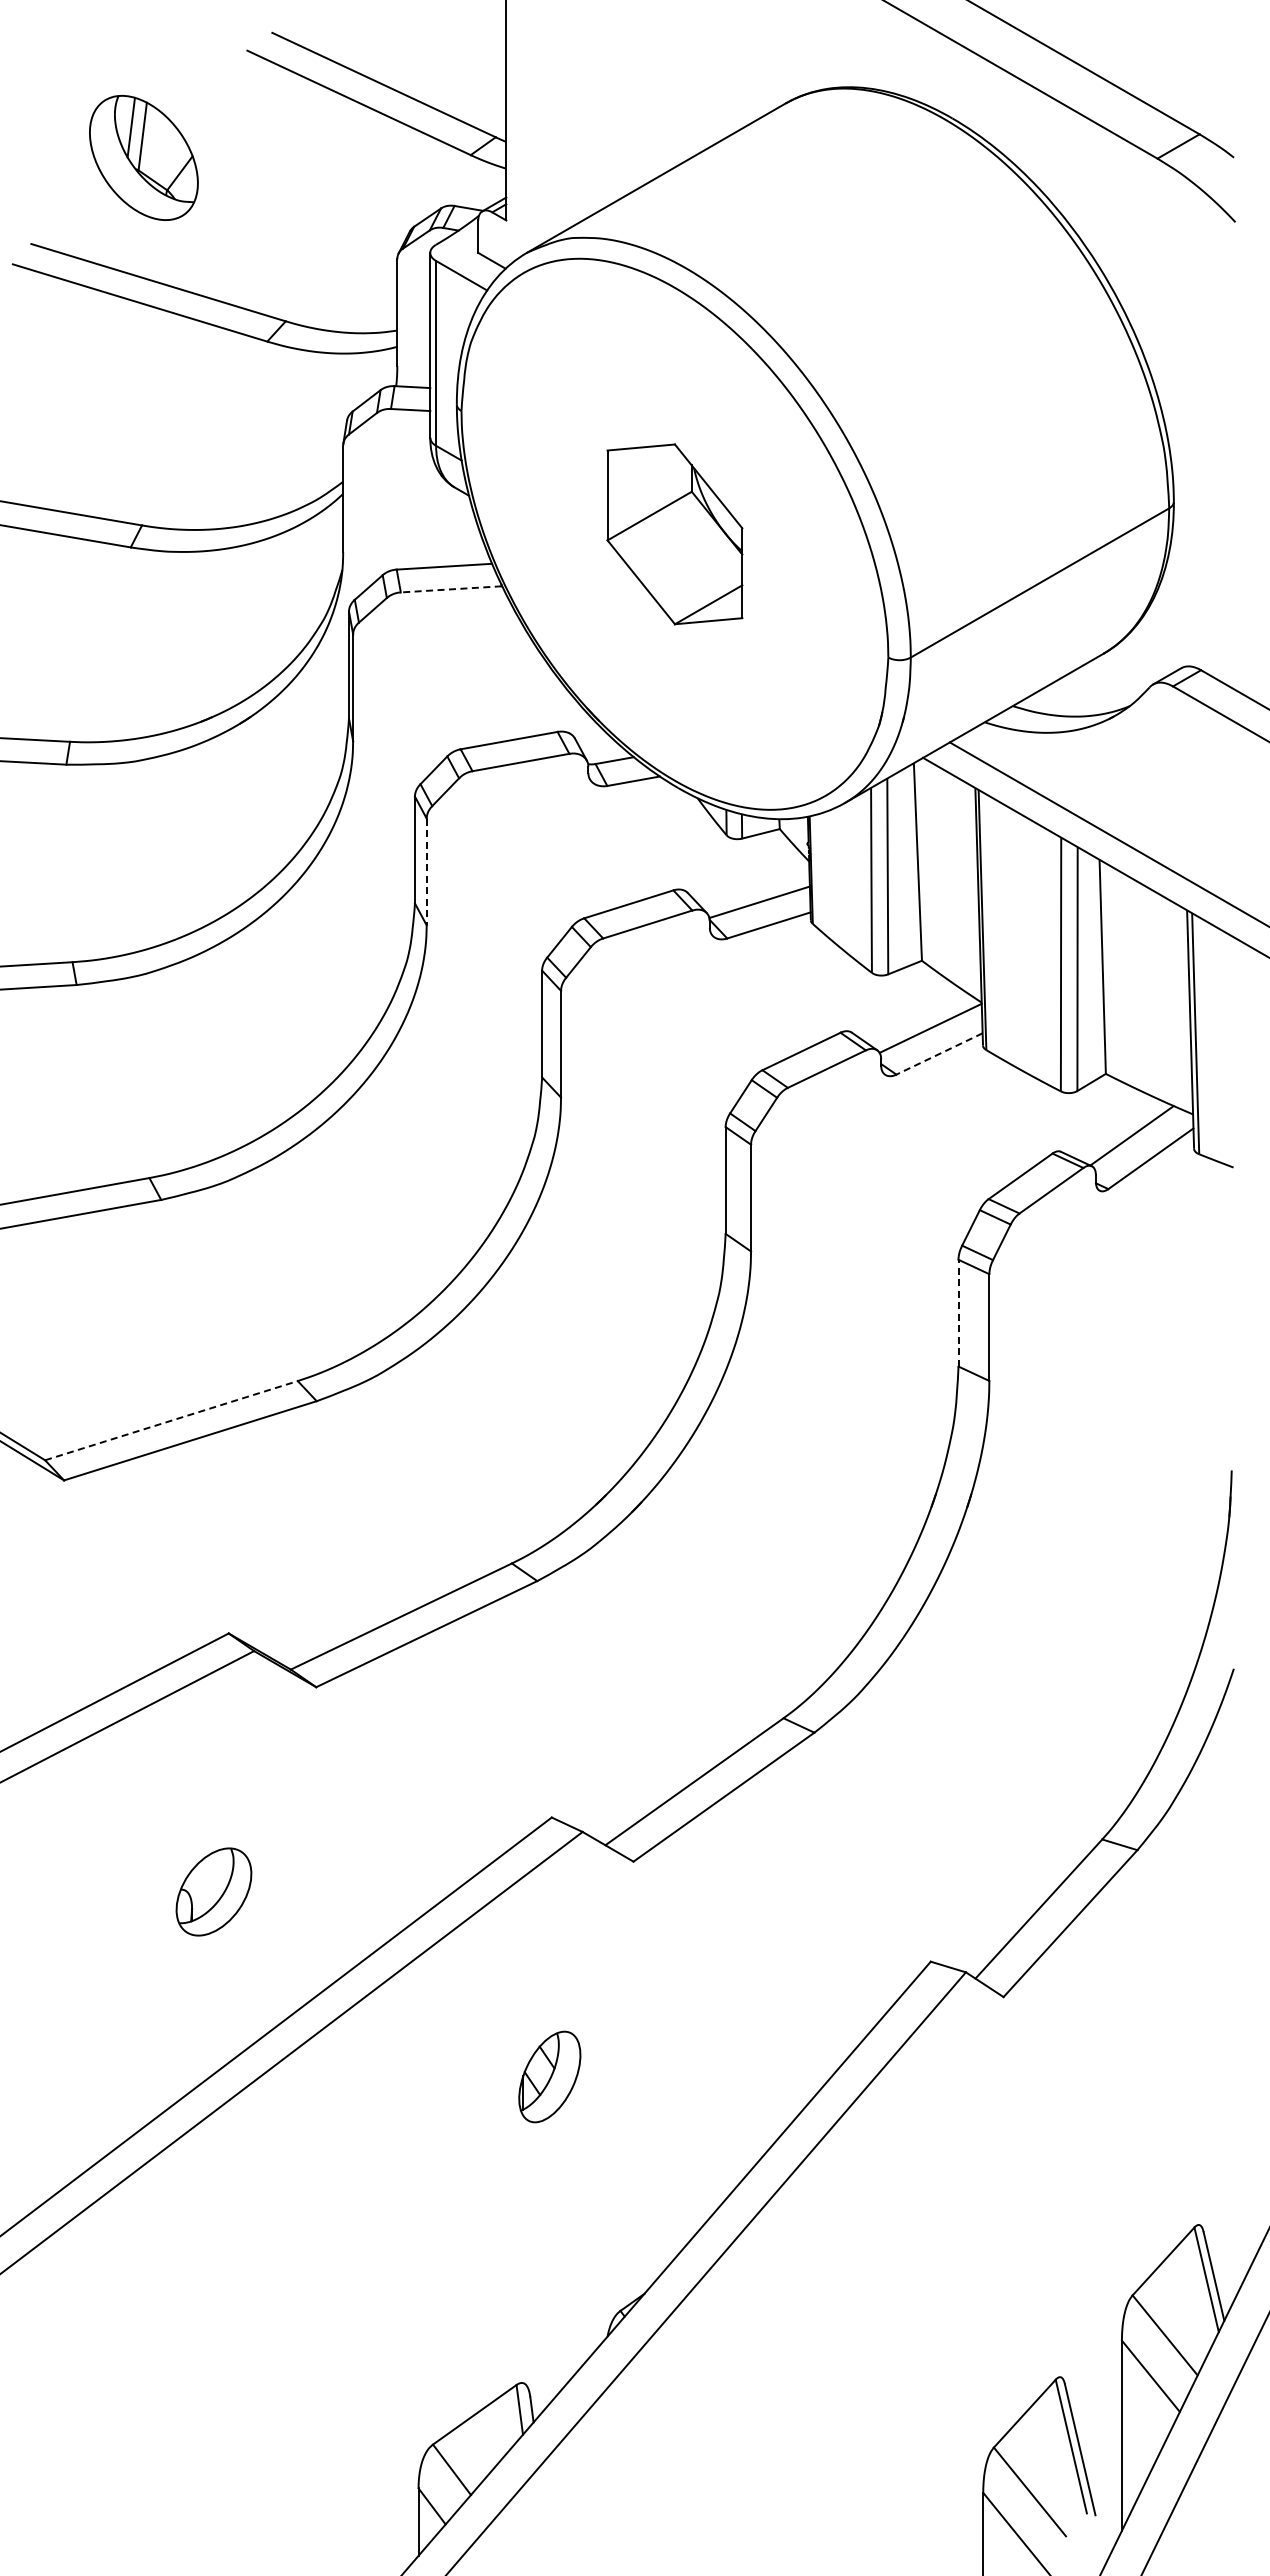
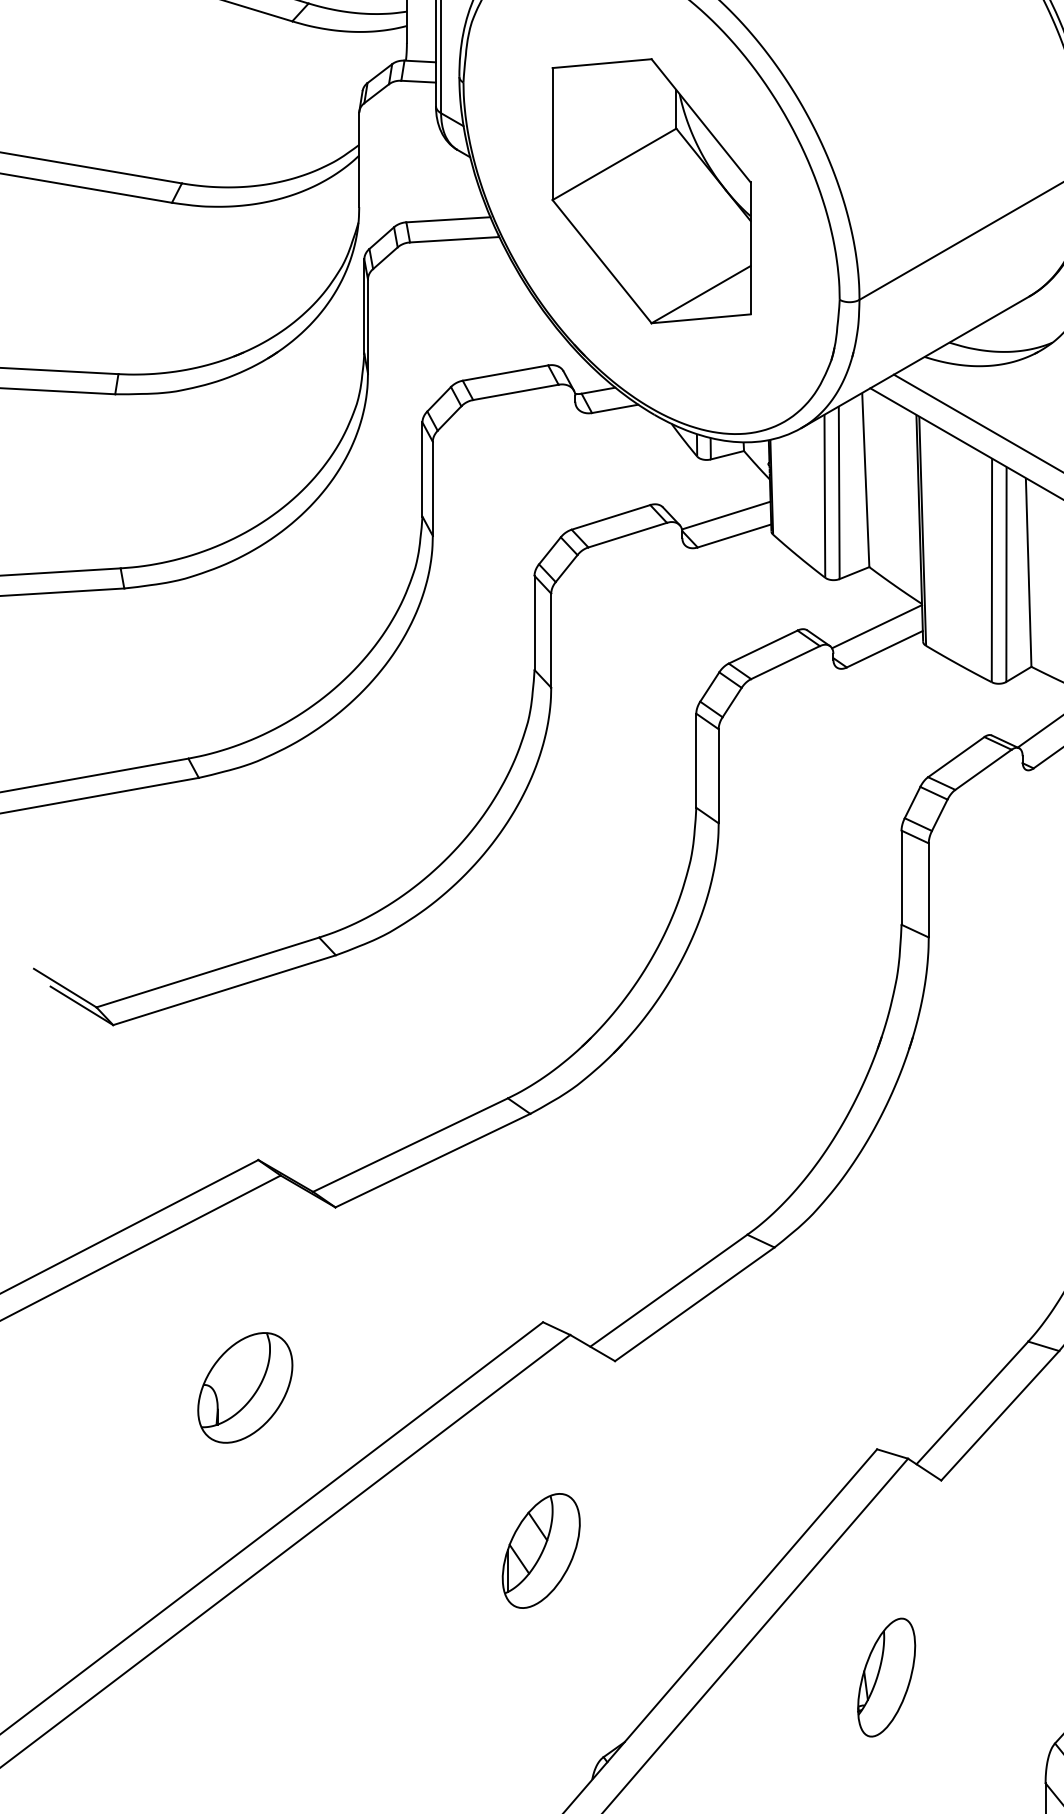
part: (674, 534) -> (651, 191), size x1.67
line: (451, 589) -> (454, 239), dashed -> solid
line: (426, 872) -> (432, 489), dashed -> solid
line: (939, 1053) -> (884, 648), dashed -> solid
line: (958, 1312) -> (901, 877), dashed -> solid
line: (171, 1420) -> (207, 972), dashed -> solid
part: (213, 1891) -> (244, 1387), size x1.43
part: (549, 2076) -> (541, 1550), size x1.43
part: (941, 2220) -> (886, 1677), added

